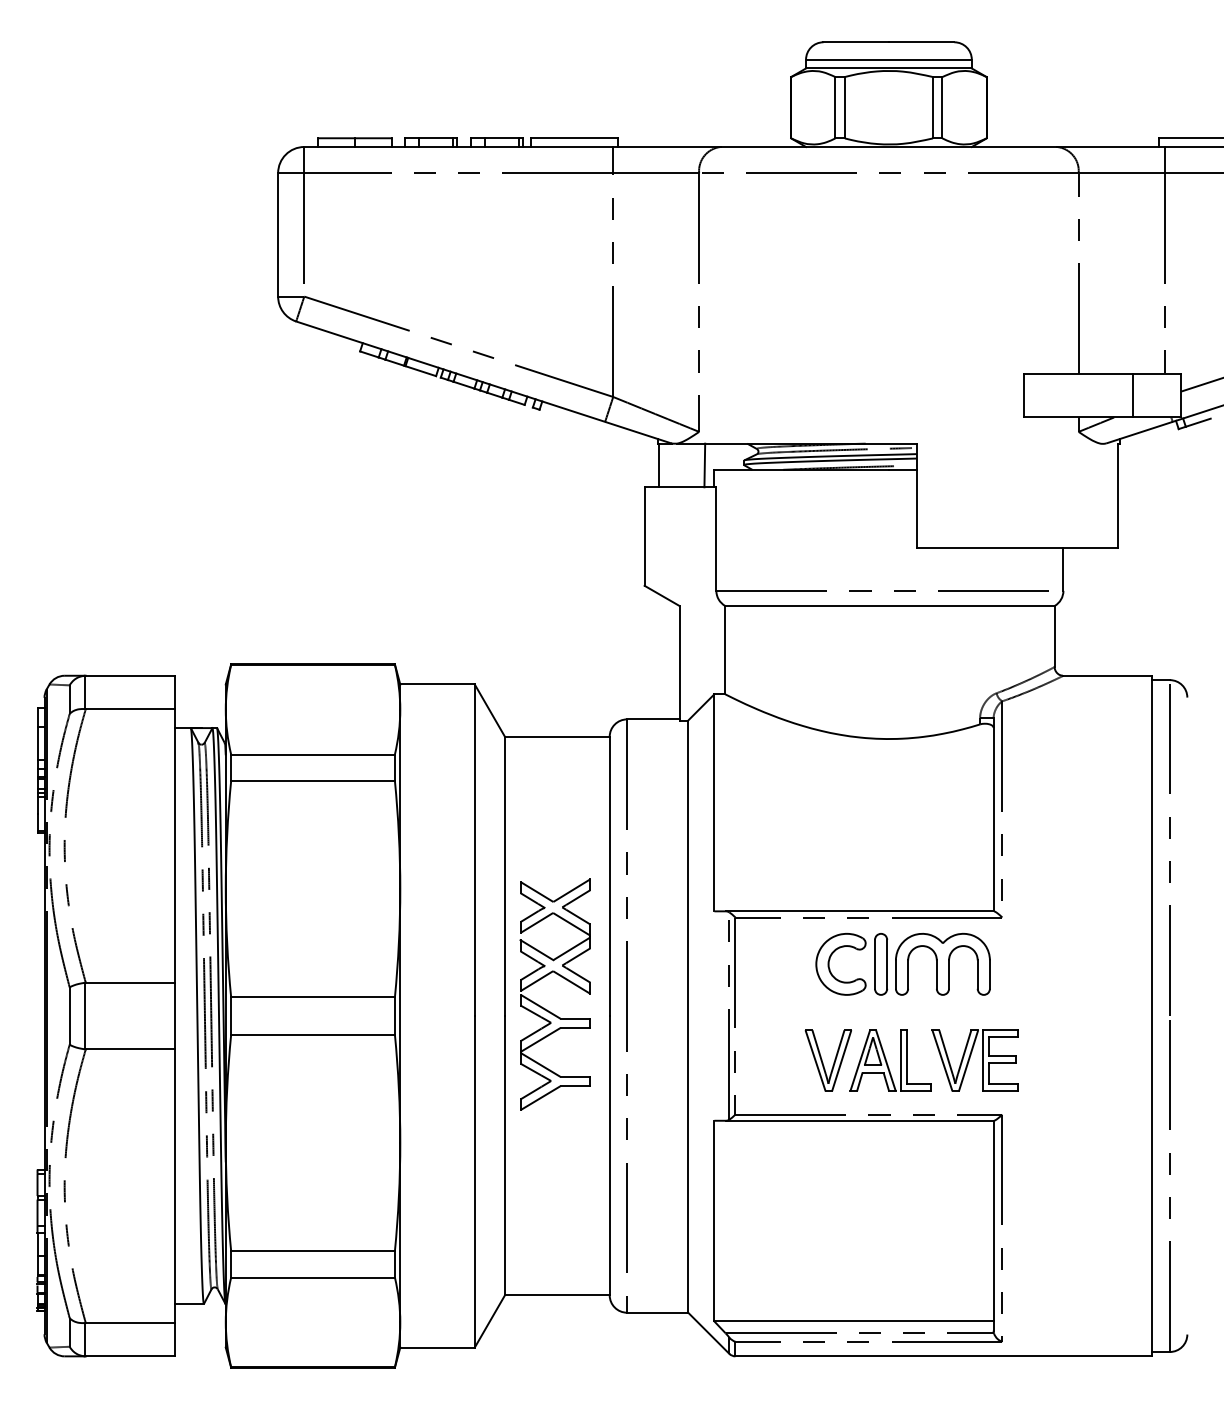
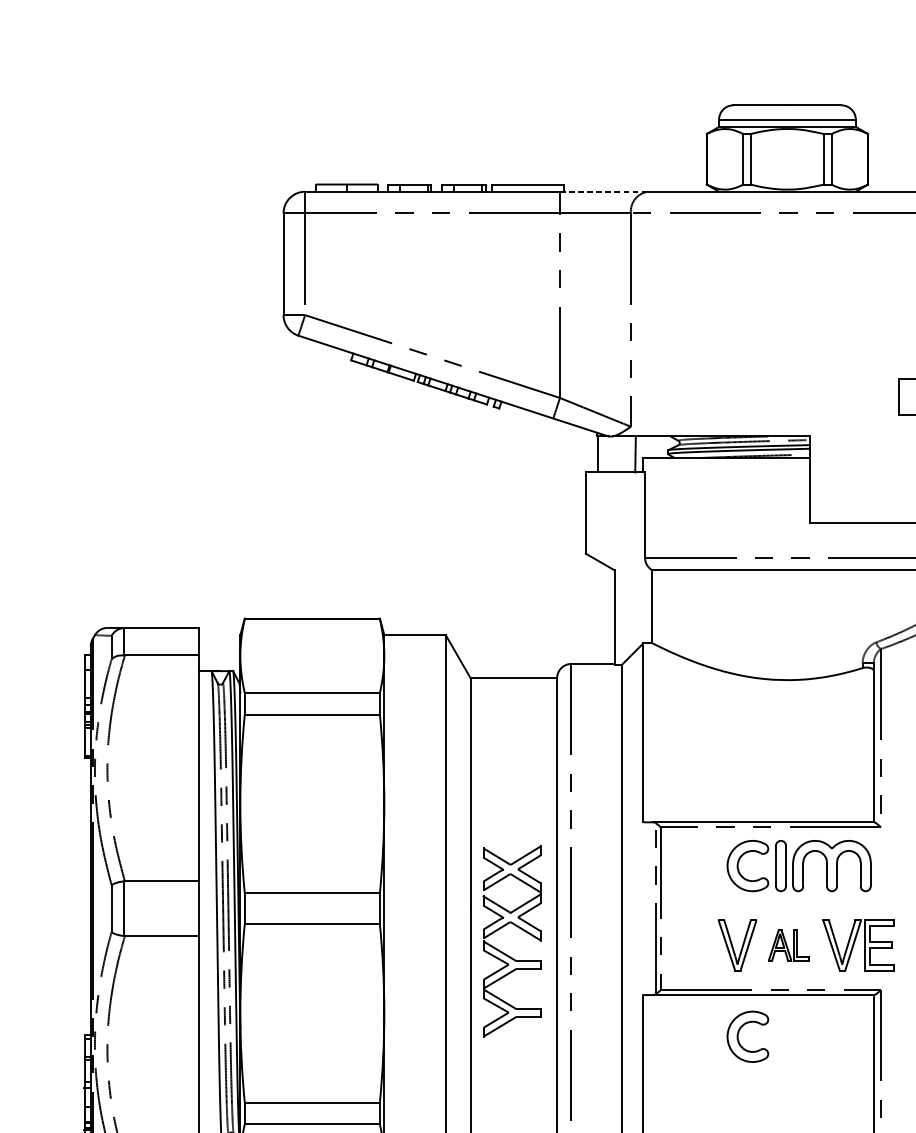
line: (666, 147) -> (603, 192), solid -> dashed
part: (547, 1009) -> (505, 953), moved
part: (890, 1060) -> (788, 945), size x0.6
part: (830, 1175) -> (739, 1040), added

